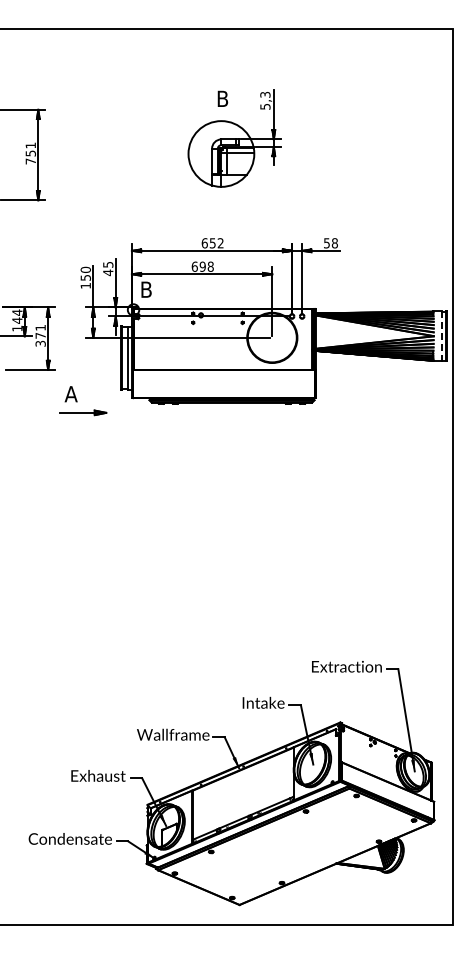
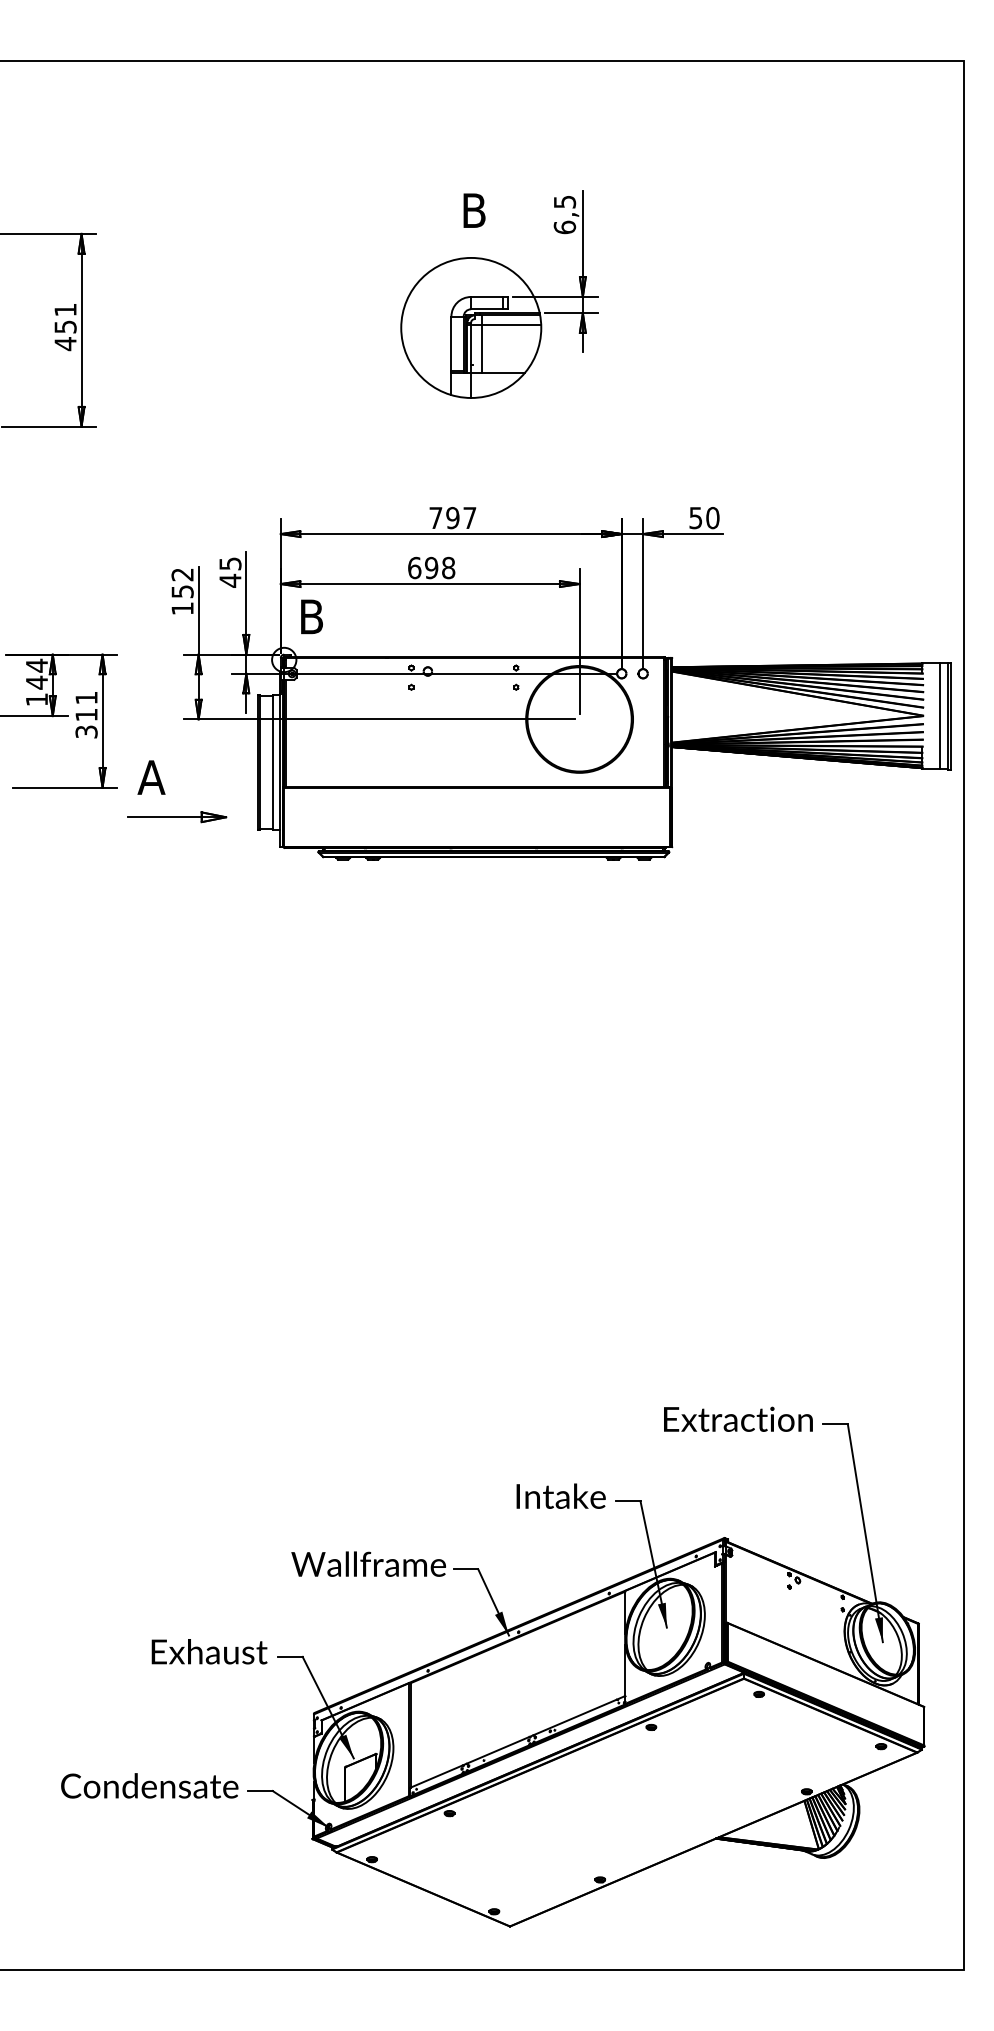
text: (265, 100) -> (565, 214), 5,3 -> 6,5
text: (30, 161) -> (64, 343), 751 -> 451
text: (212, 243) -> (452, 518), 652 -> 797
text: (334, 243) -> (711, 518), 58 -> 50
text: (85, 269) -> (181, 573), 150 -> 152
text: (40, 335) -> (86, 714), 371 -> 311
line: (441, 336) -> (939, 716), dashed -> solid
part: (83, 401) -> (177, 793), moved

